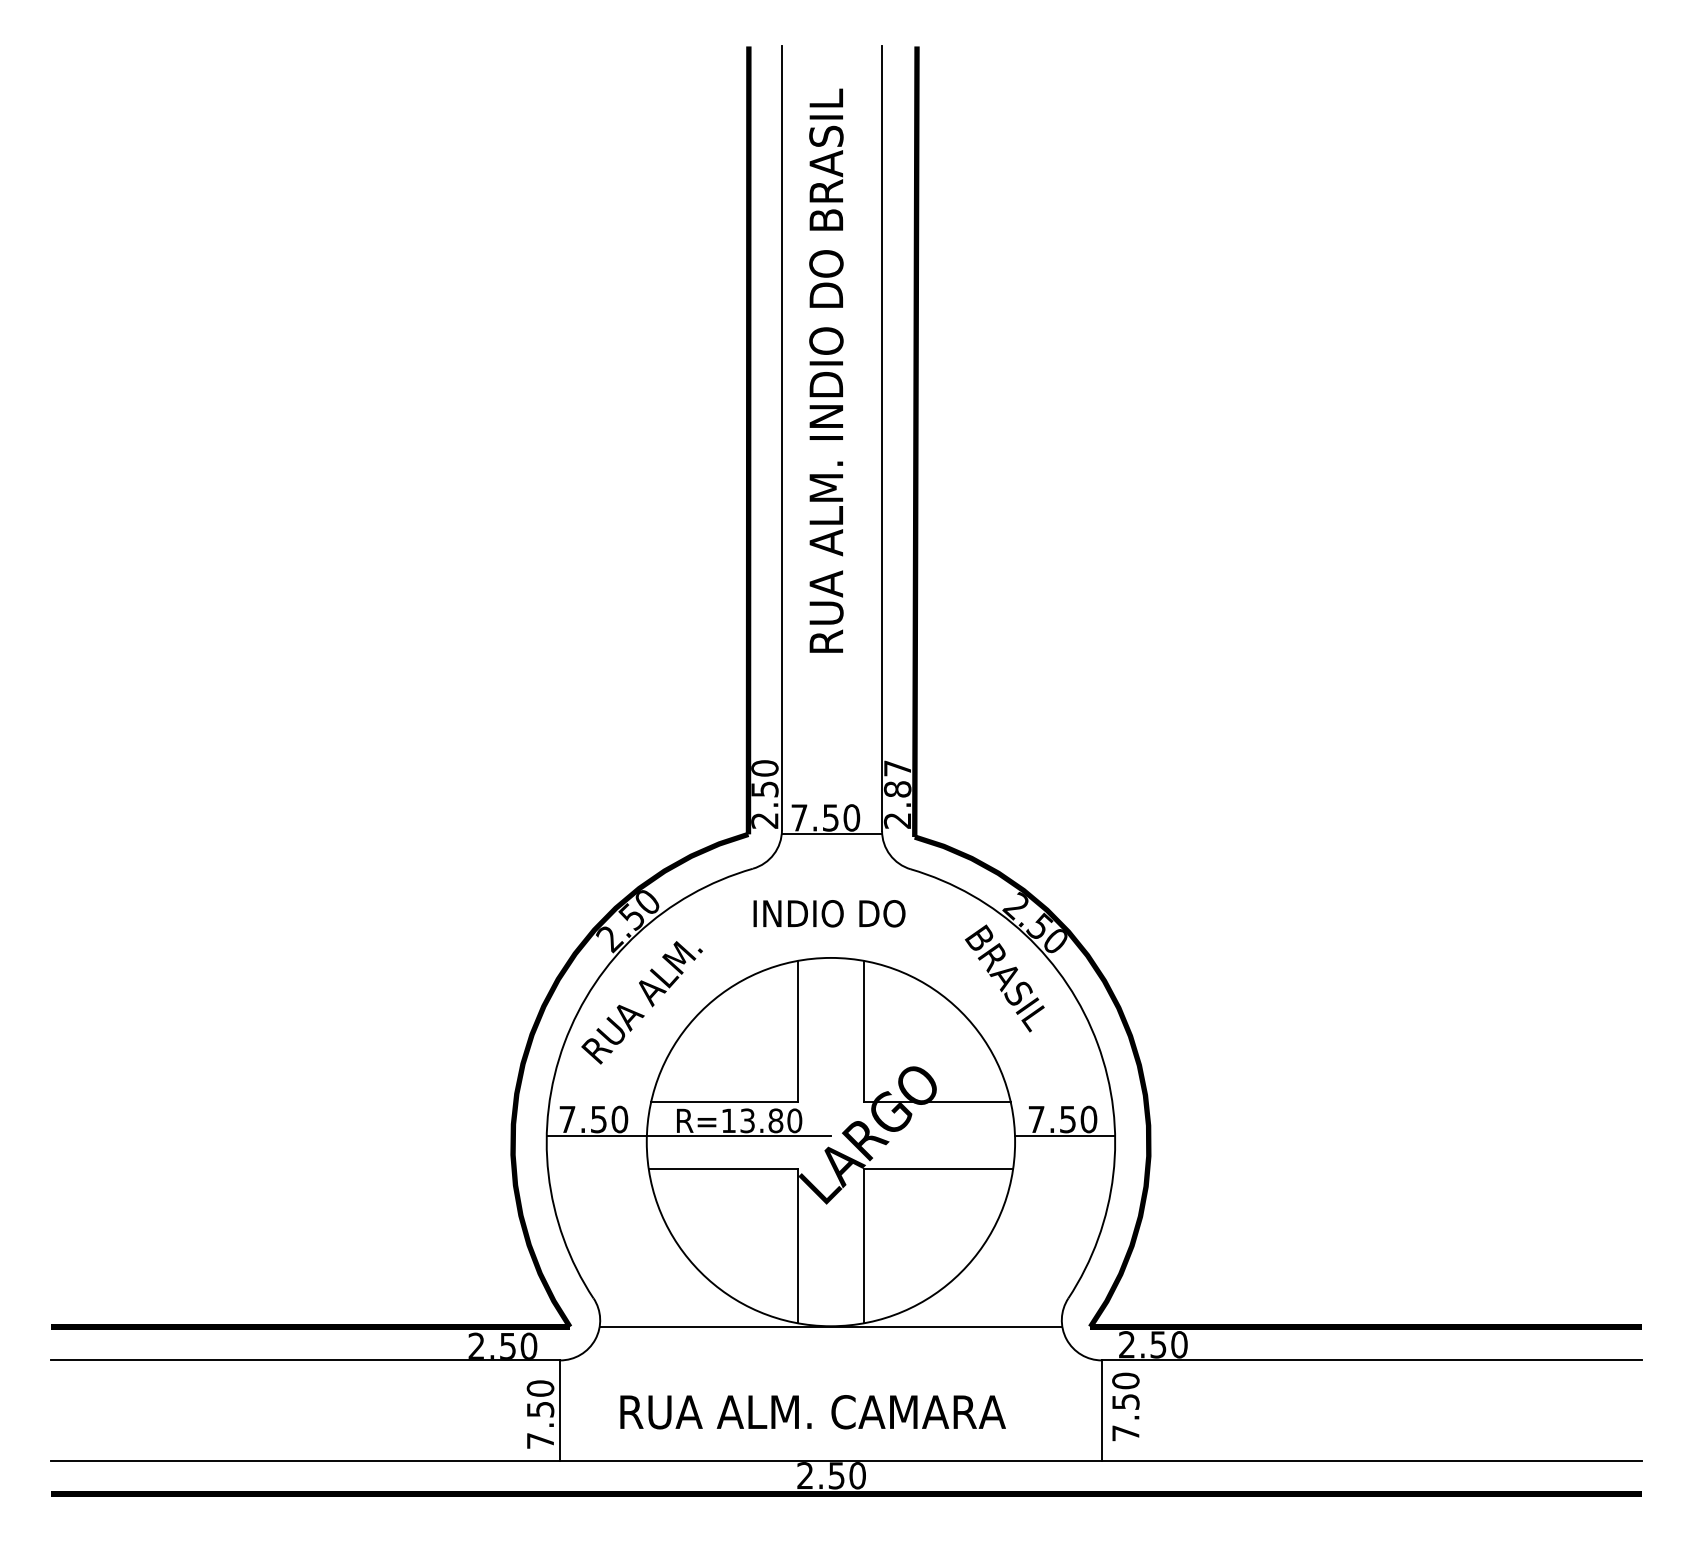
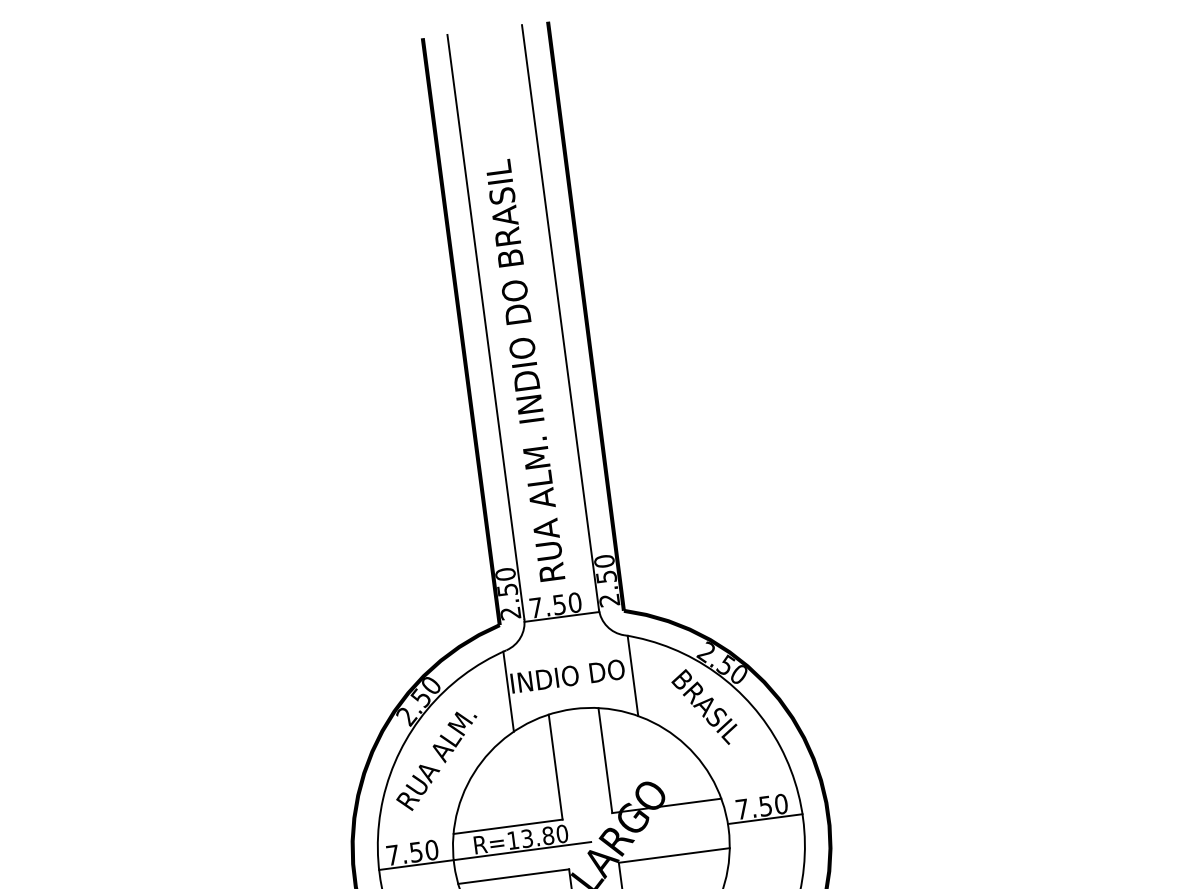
text: (826, 370) -> (525, 370), moved
text: (897, 778) -> (605, 568), 2.87 -> 2.50
line: (748, 923) -> (508, 691), added
line: (915, 924) -> (633, 675), added

